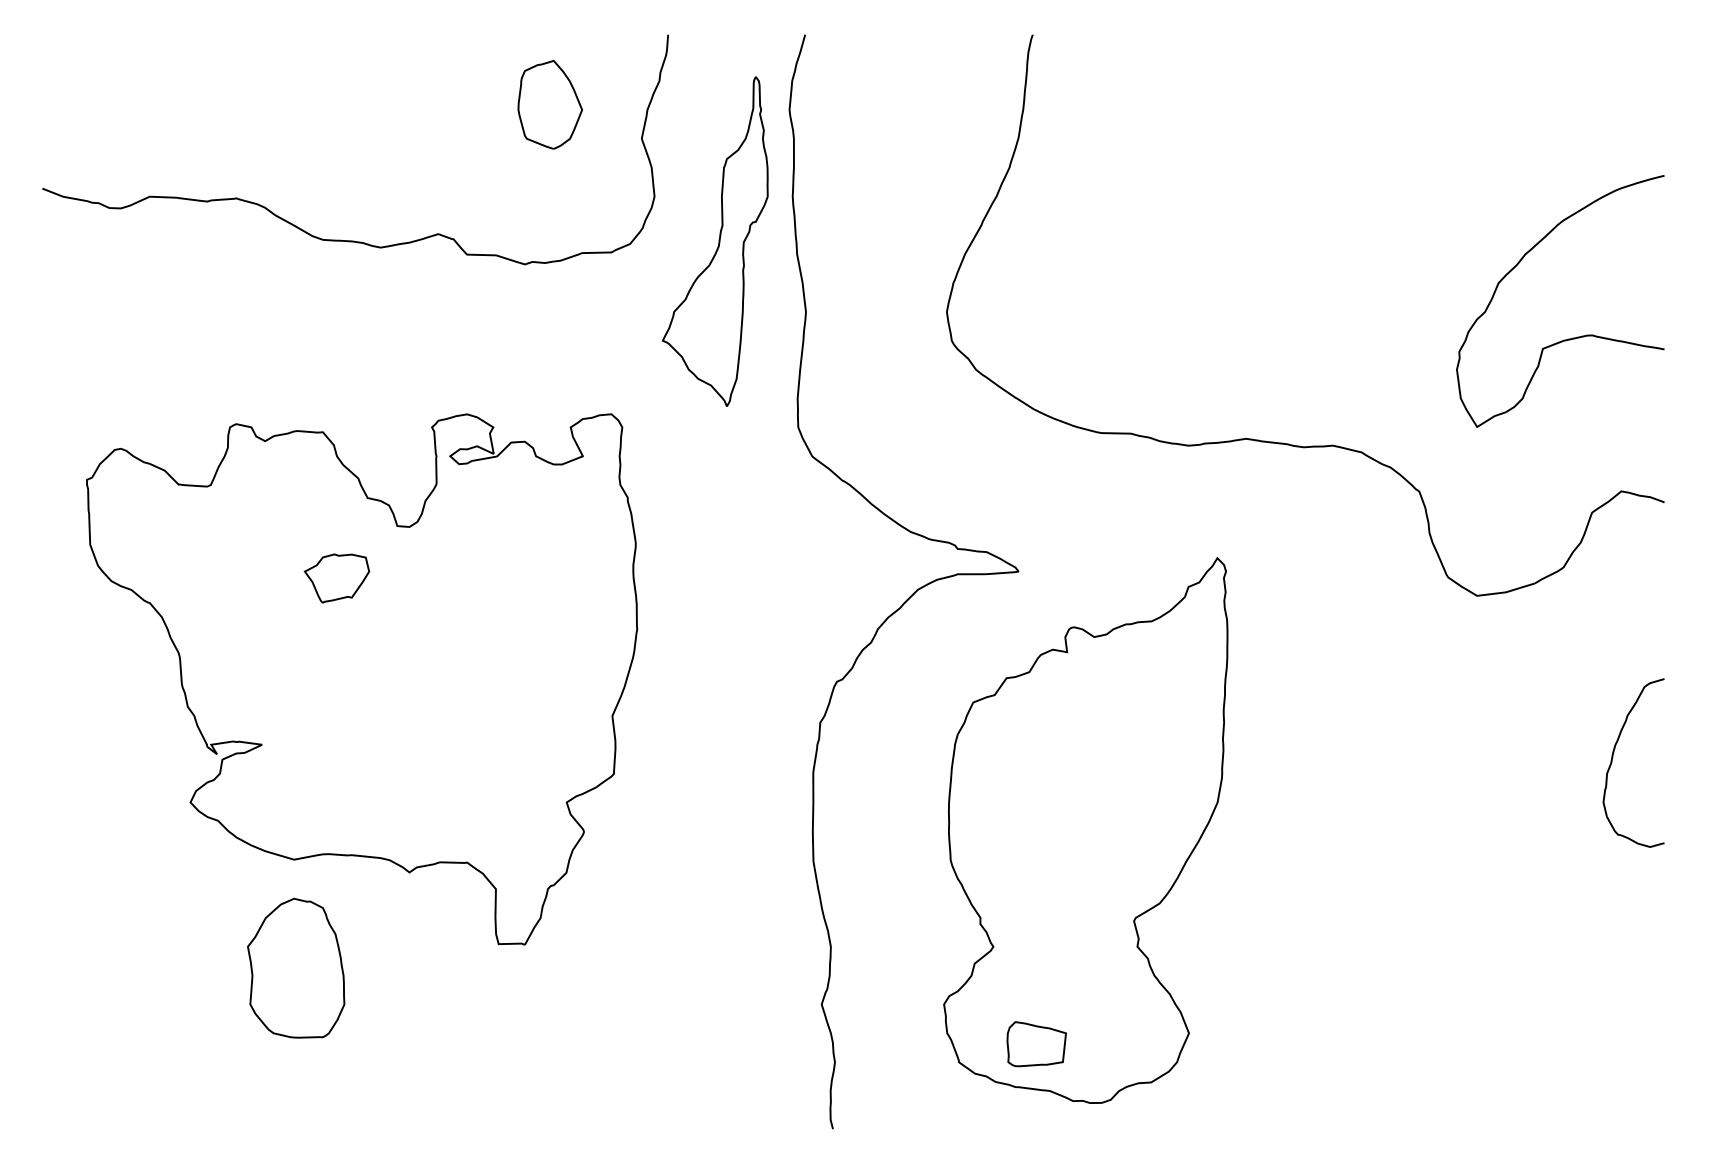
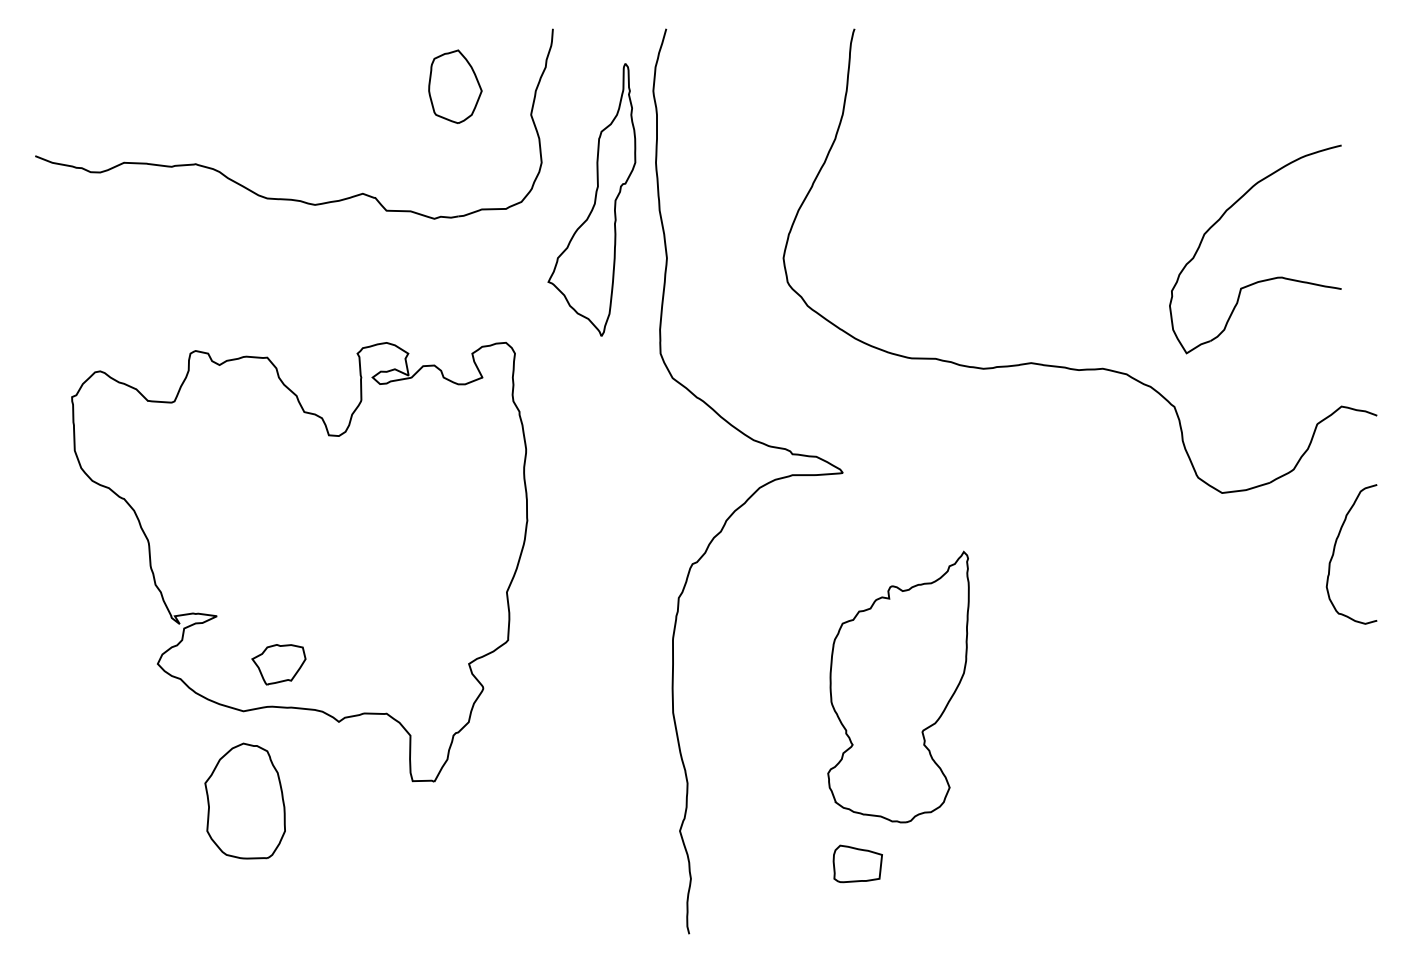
part: (1568, 338) -> (1262, 280), moved
part: (336, 578) -> (278, 664), moved
curve: (1613, 757) -> (1335, 549), moved
part: (1085, 830) -> (898, 687), size x0.6

